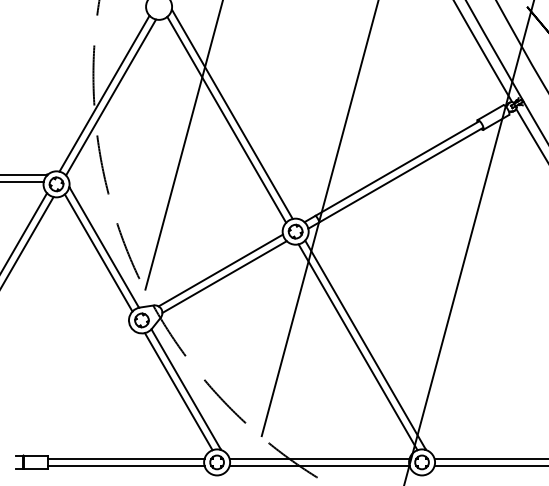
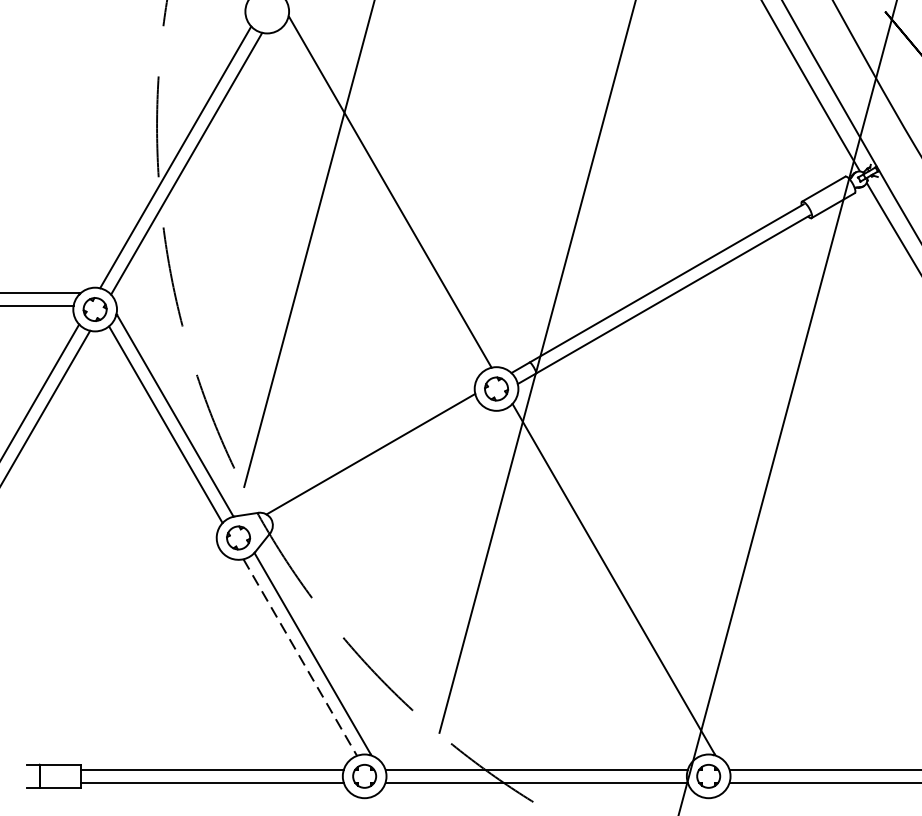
line: (226, 119) -> (380, 200), removed
line: (224, 276) -> (377, 464), removed
line: (357, 347) -> (600, 583), removed
line: (178, 391) -> (299, 657), solid -> dashed

